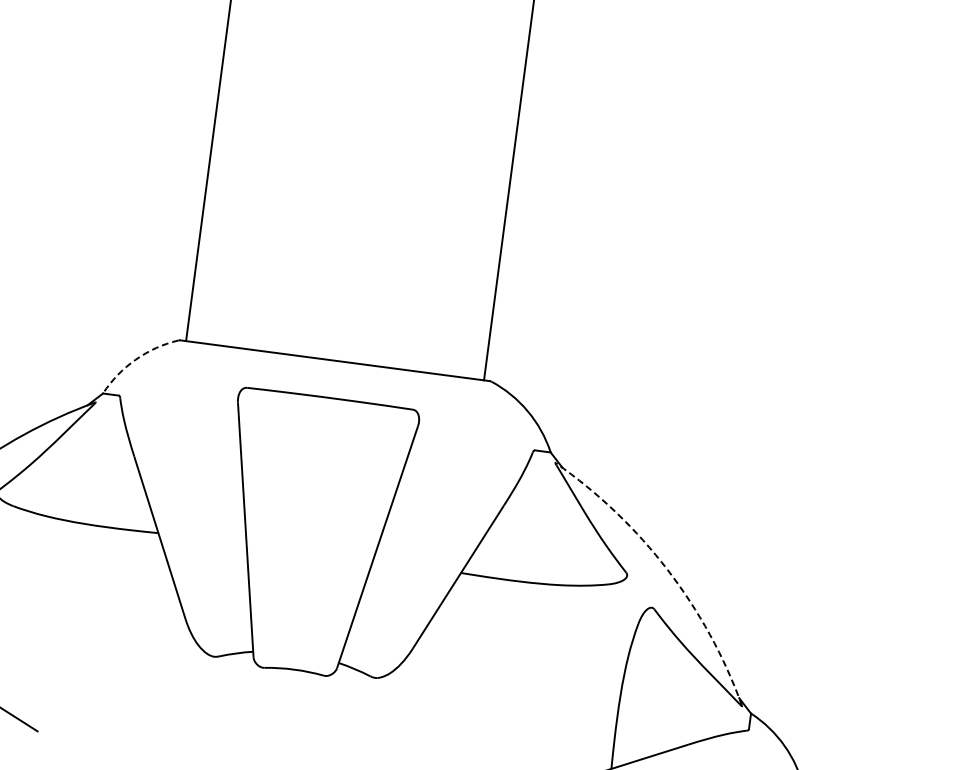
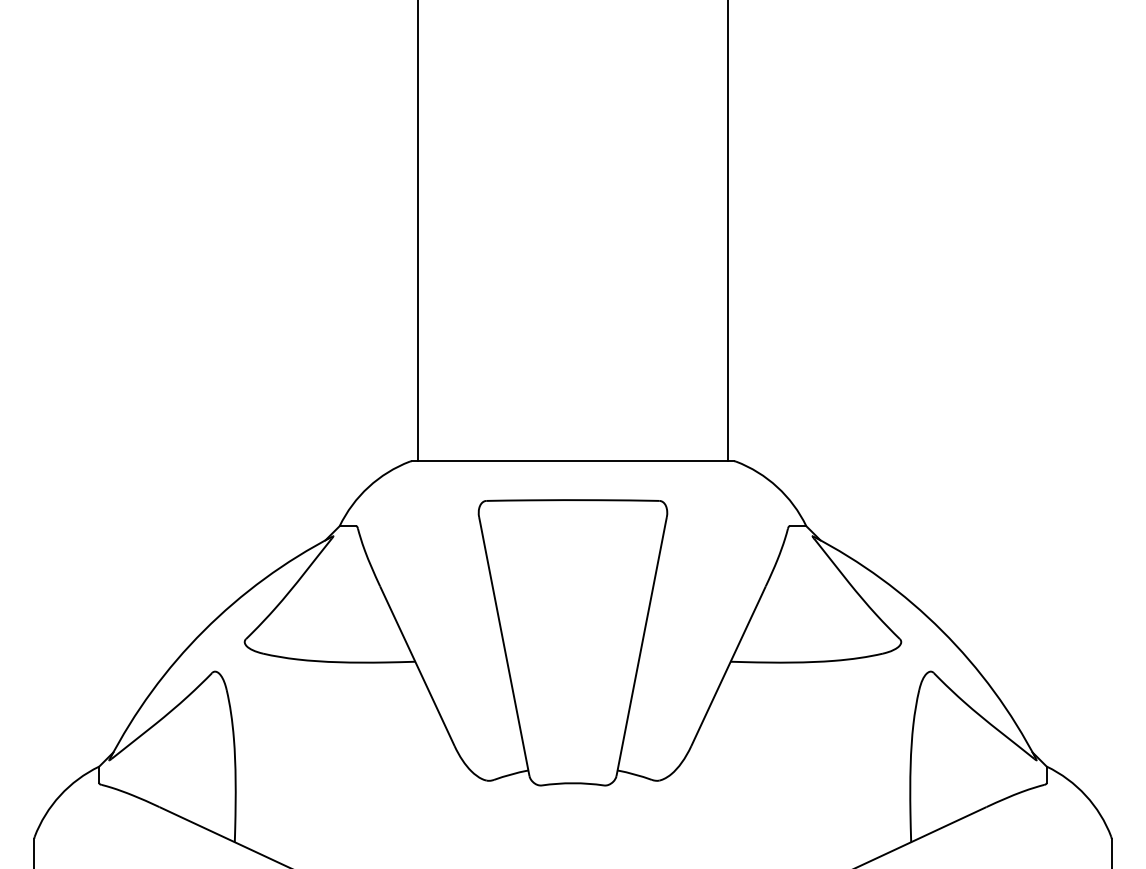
arc: (135, 360) -> (368, 487), dashed -> solid
arc: (668, 569) -> (942, 630), dashed -> solid

